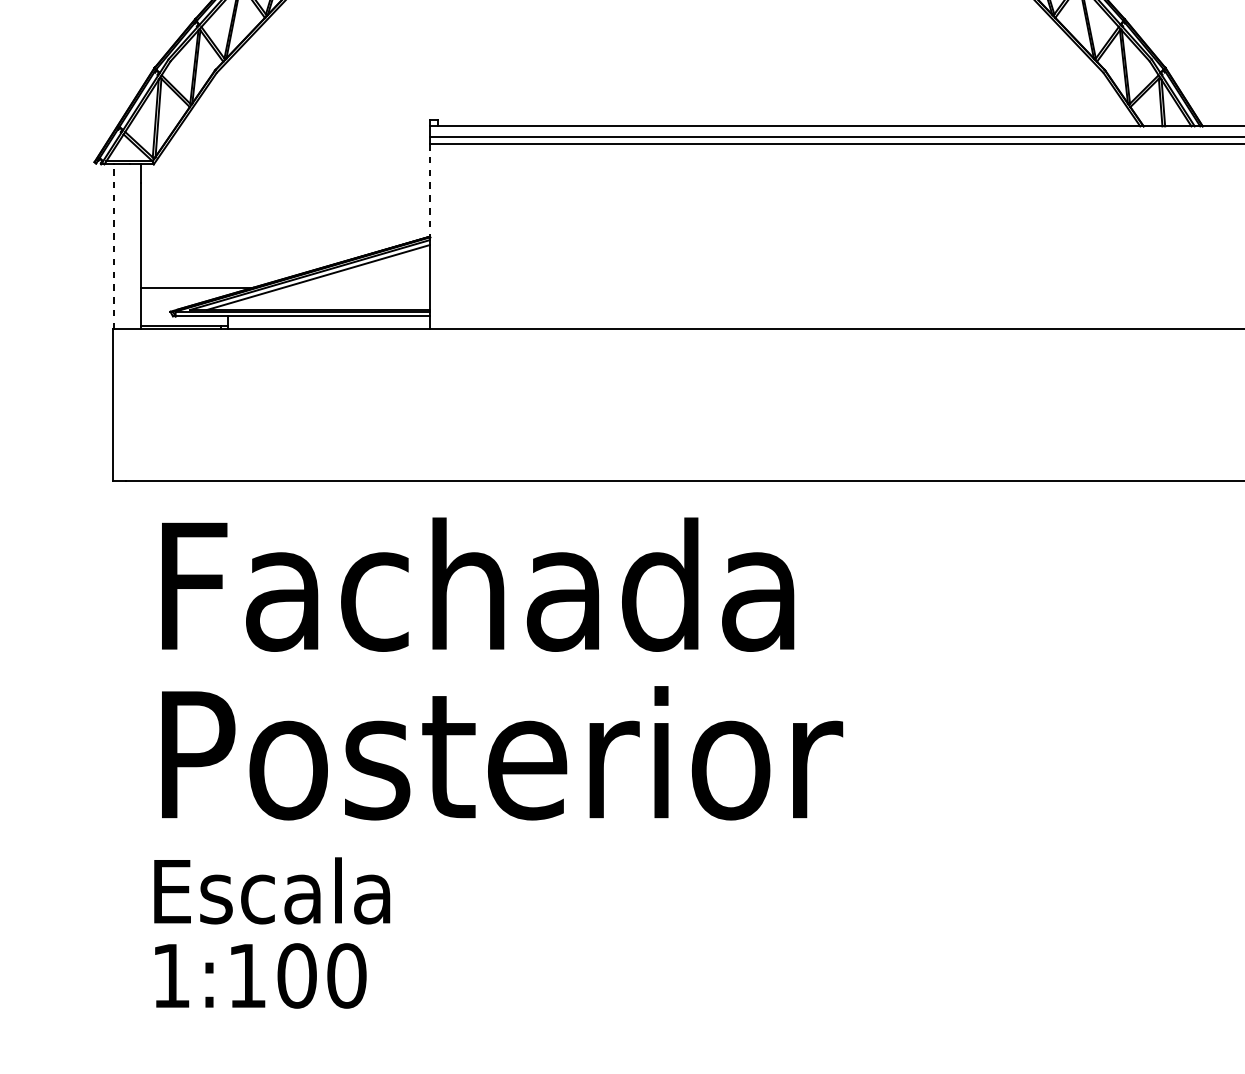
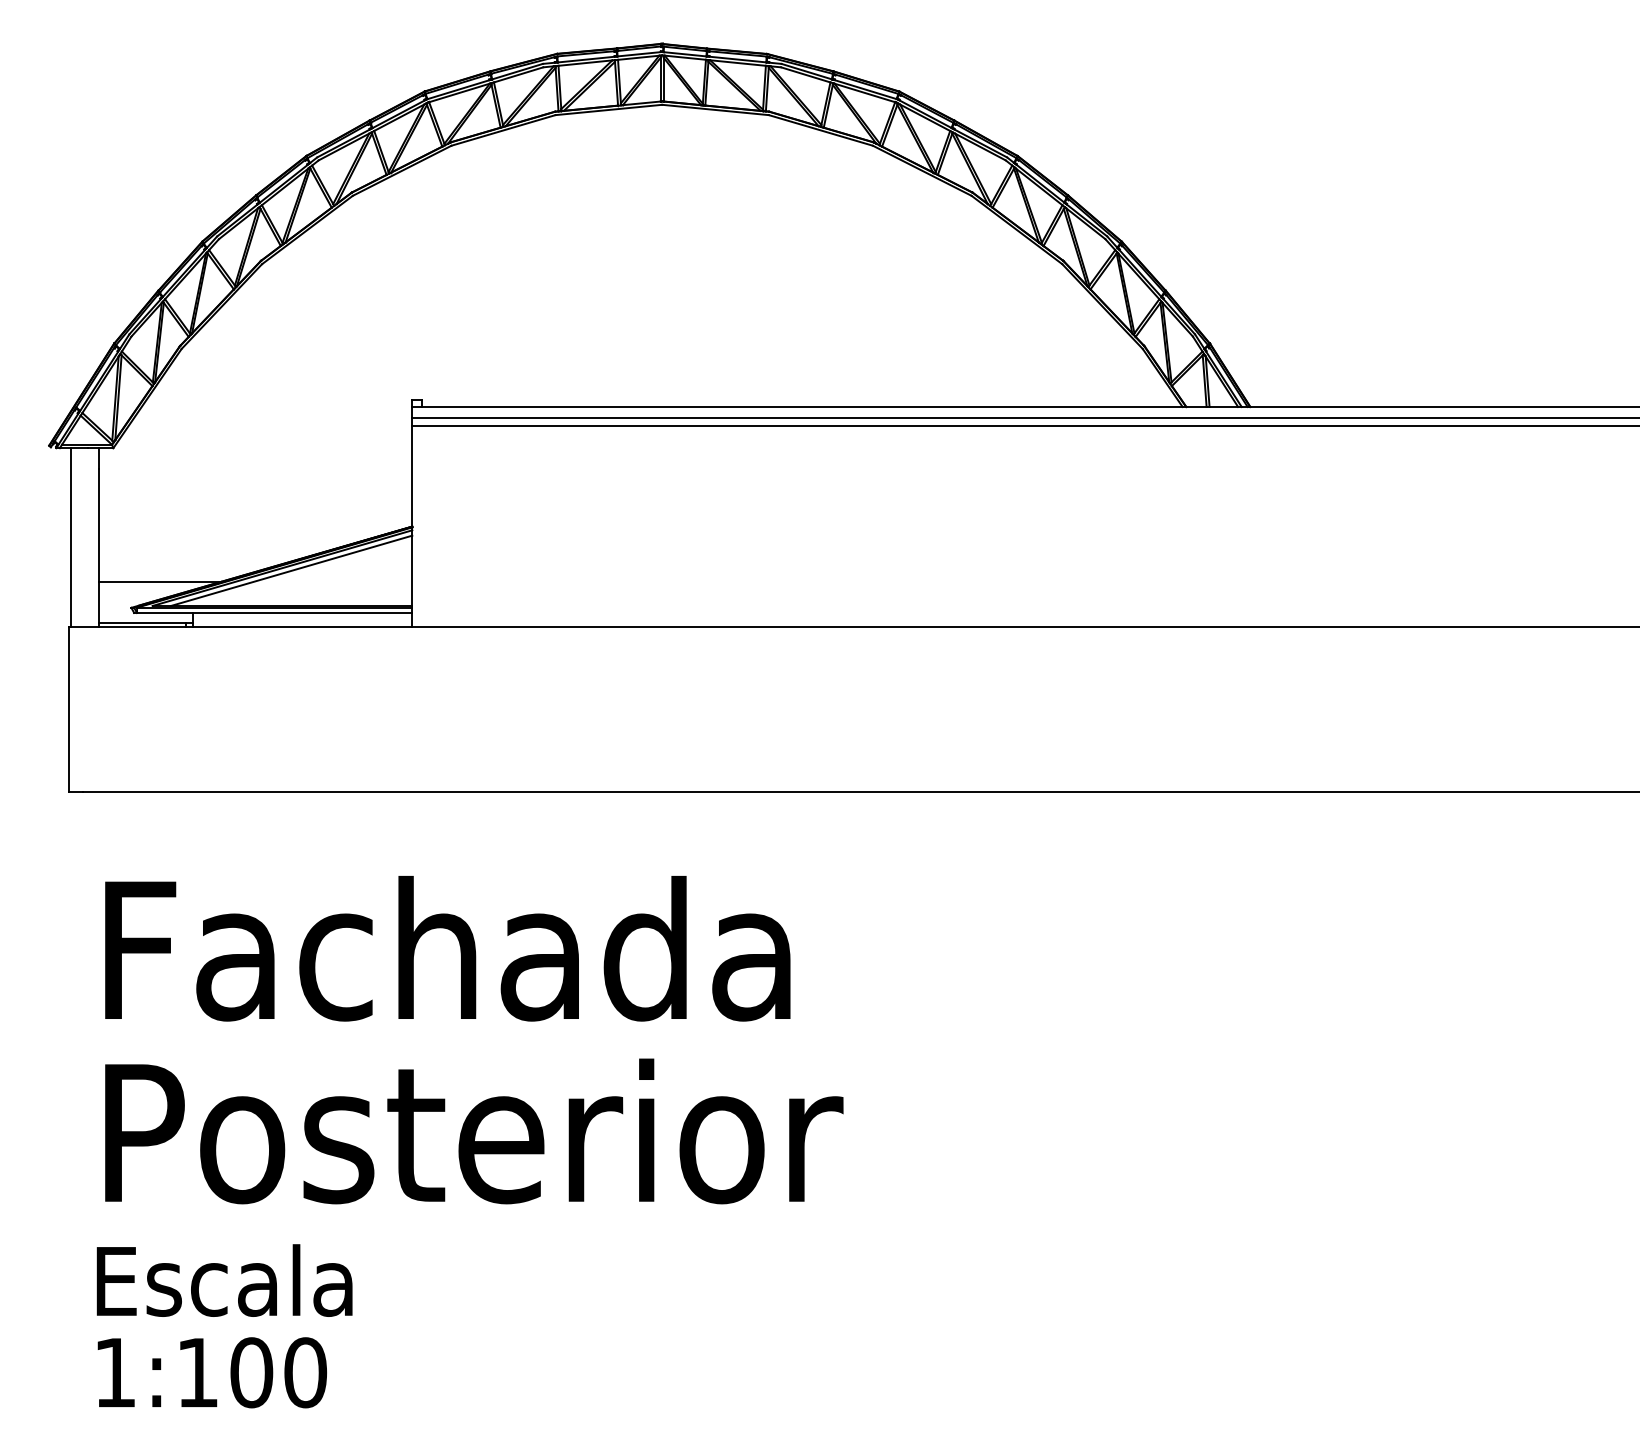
line: (429, 190) -> (412, 476), dashed -> solid
line: (114, 245) -> (70, 536), dashed -> solid
text: (498, 763) -> (469, 1142), moved

